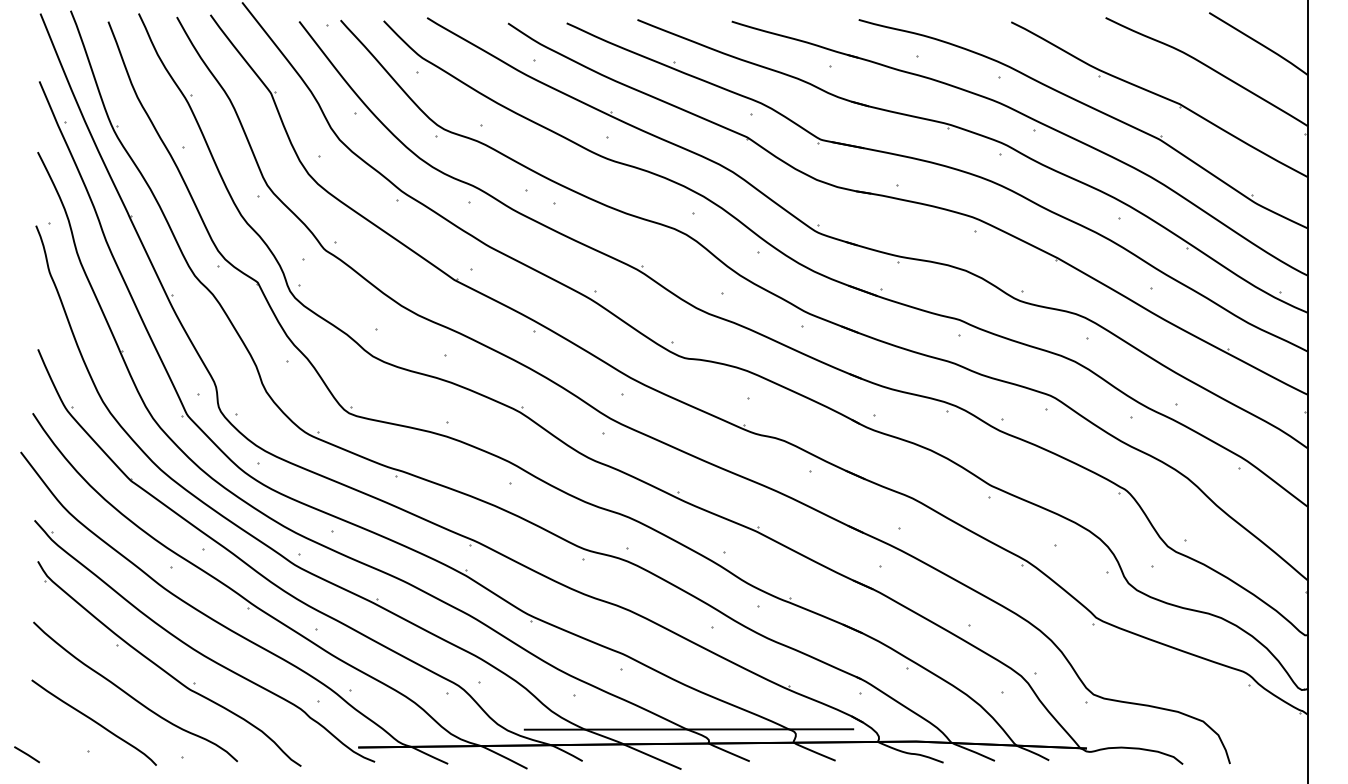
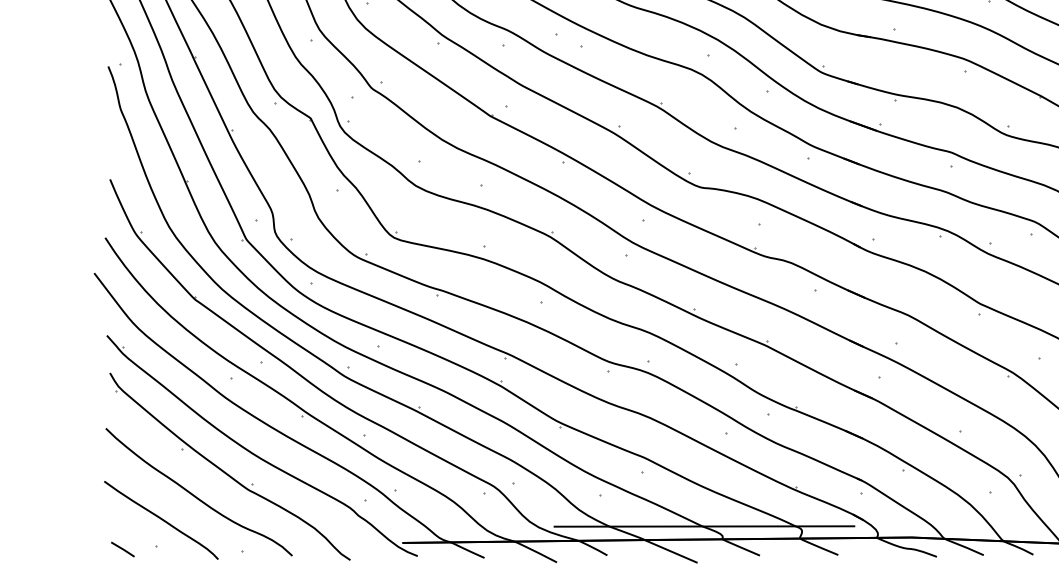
line: (26, 754) -> (122, 549), moved

